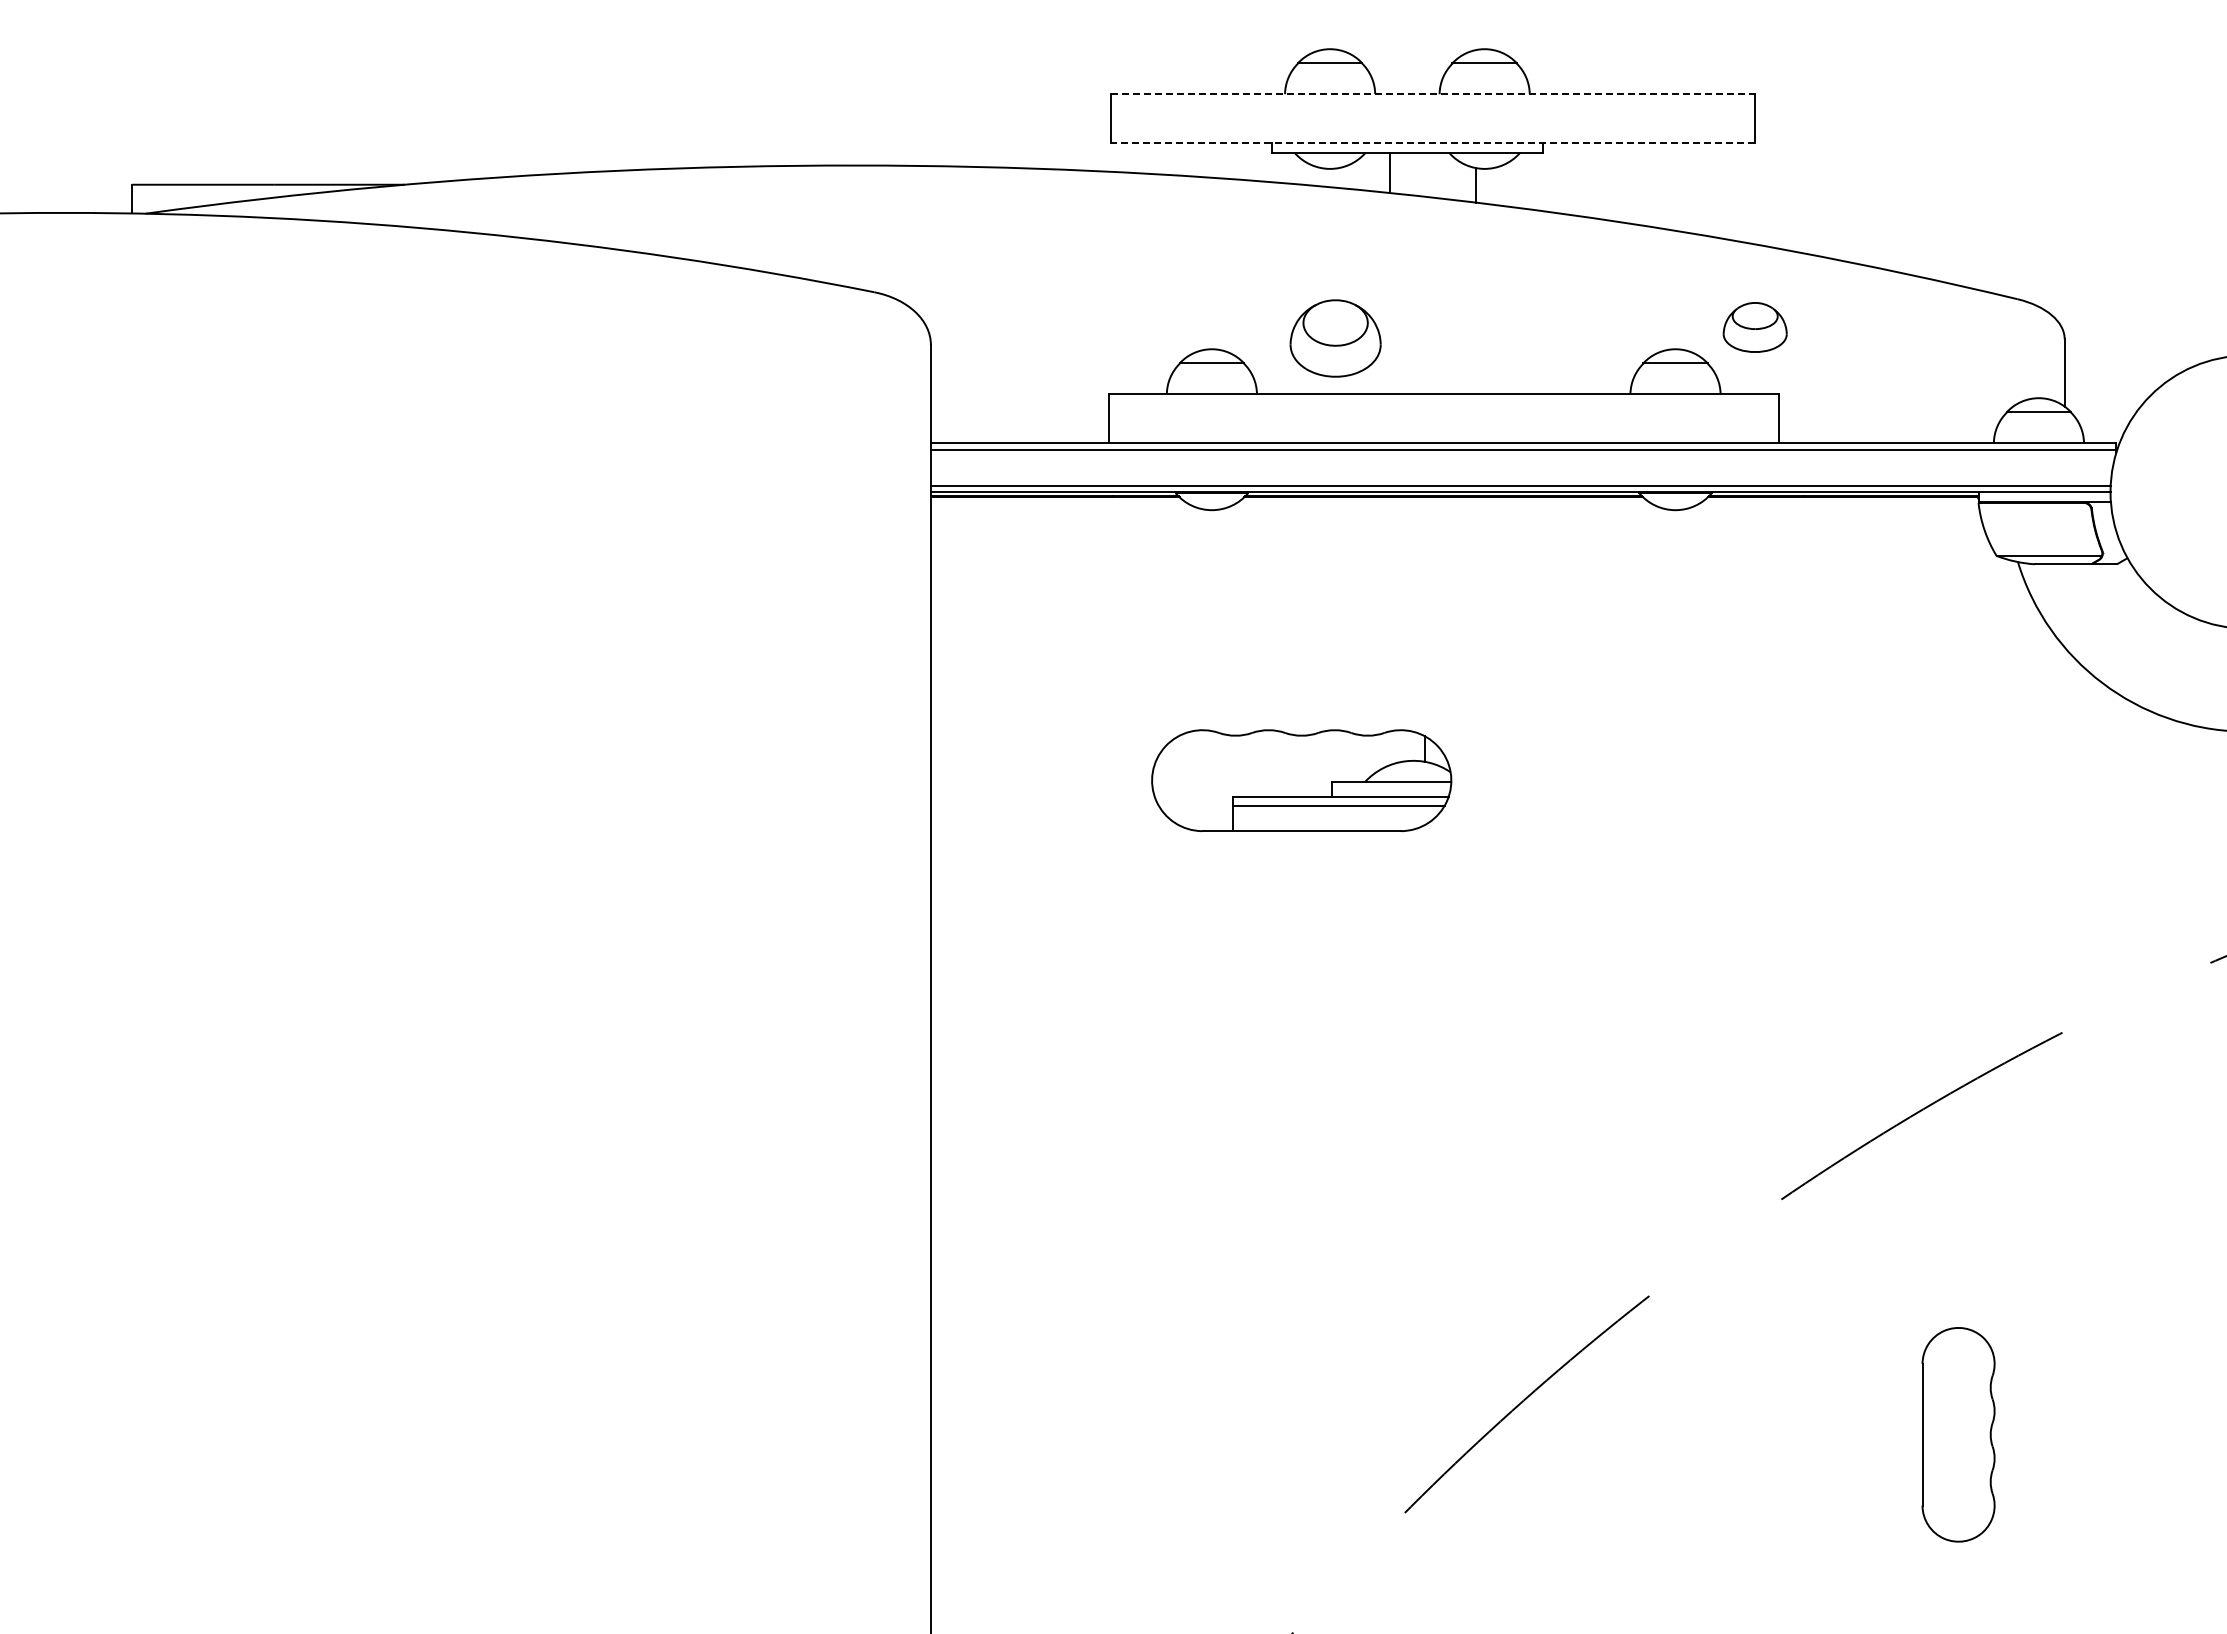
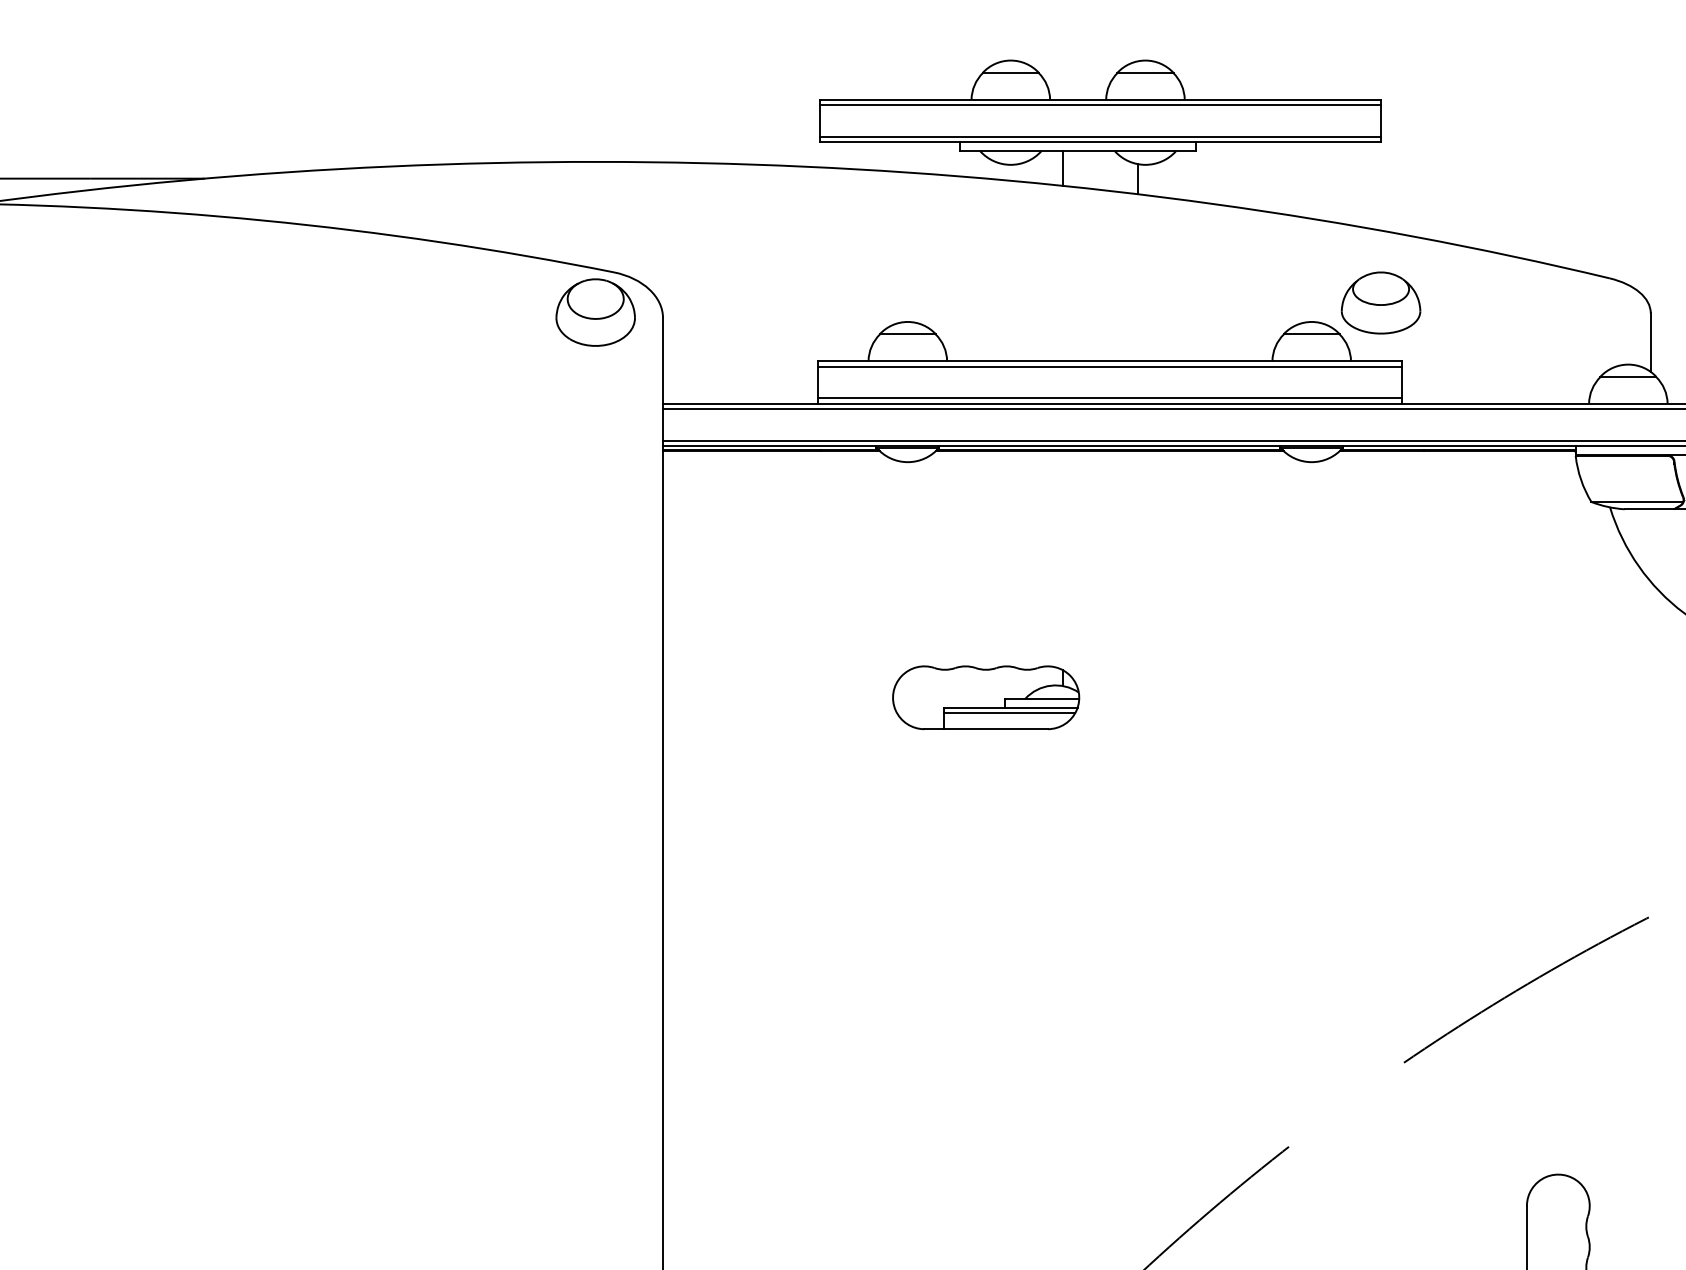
line: (1433, 94) -> (1100, 100), dashed -> solid
line: (1433, 100) -> (1100, 105), added
line: (1433, 136) -> (1100, 136), added
line: (1433, 143) -> (1100, 142), dashed -> solid
part: (1755, 327) -> (1381, 303), size x1.43
part: (1335, 338) -> (595, 312), moved
line: (1443, 400) -> (1109, 366), added
line: (1443, 436) -> (1109, 397), added
part: (1301, 780) -> (985, 697), size x0.71

